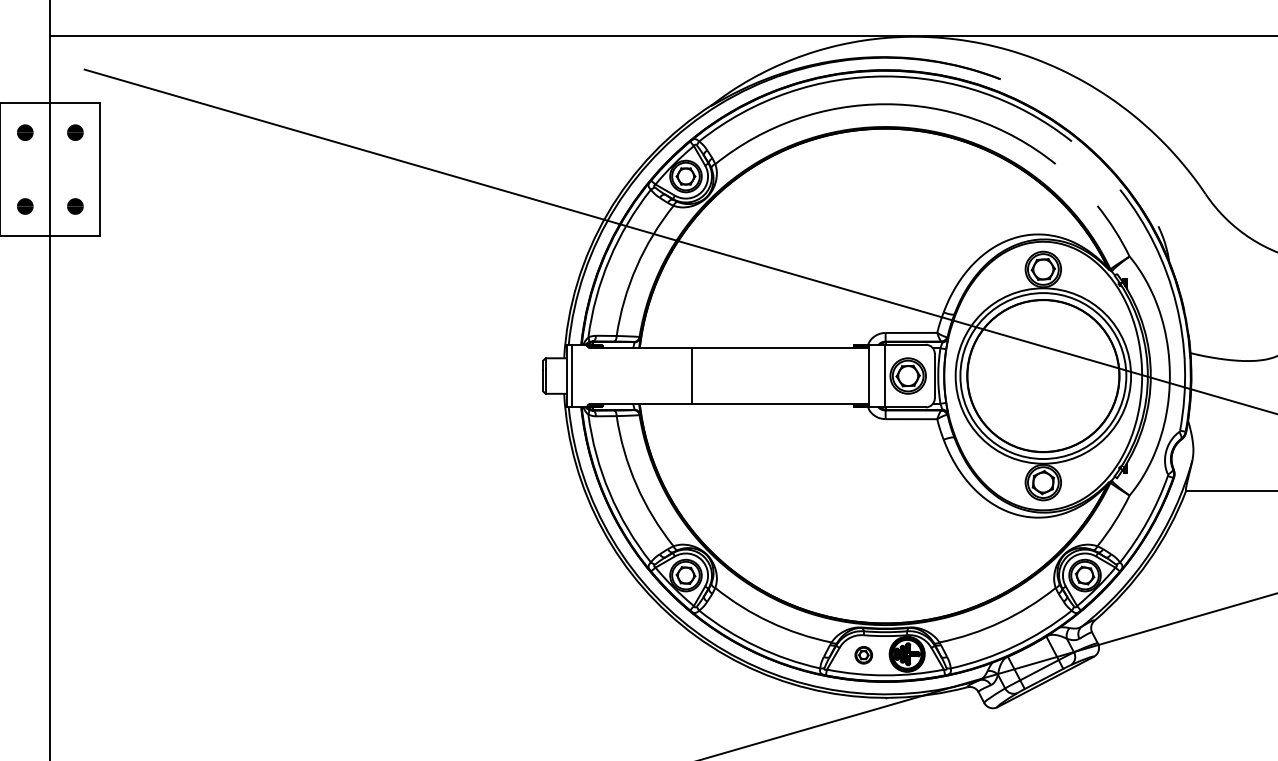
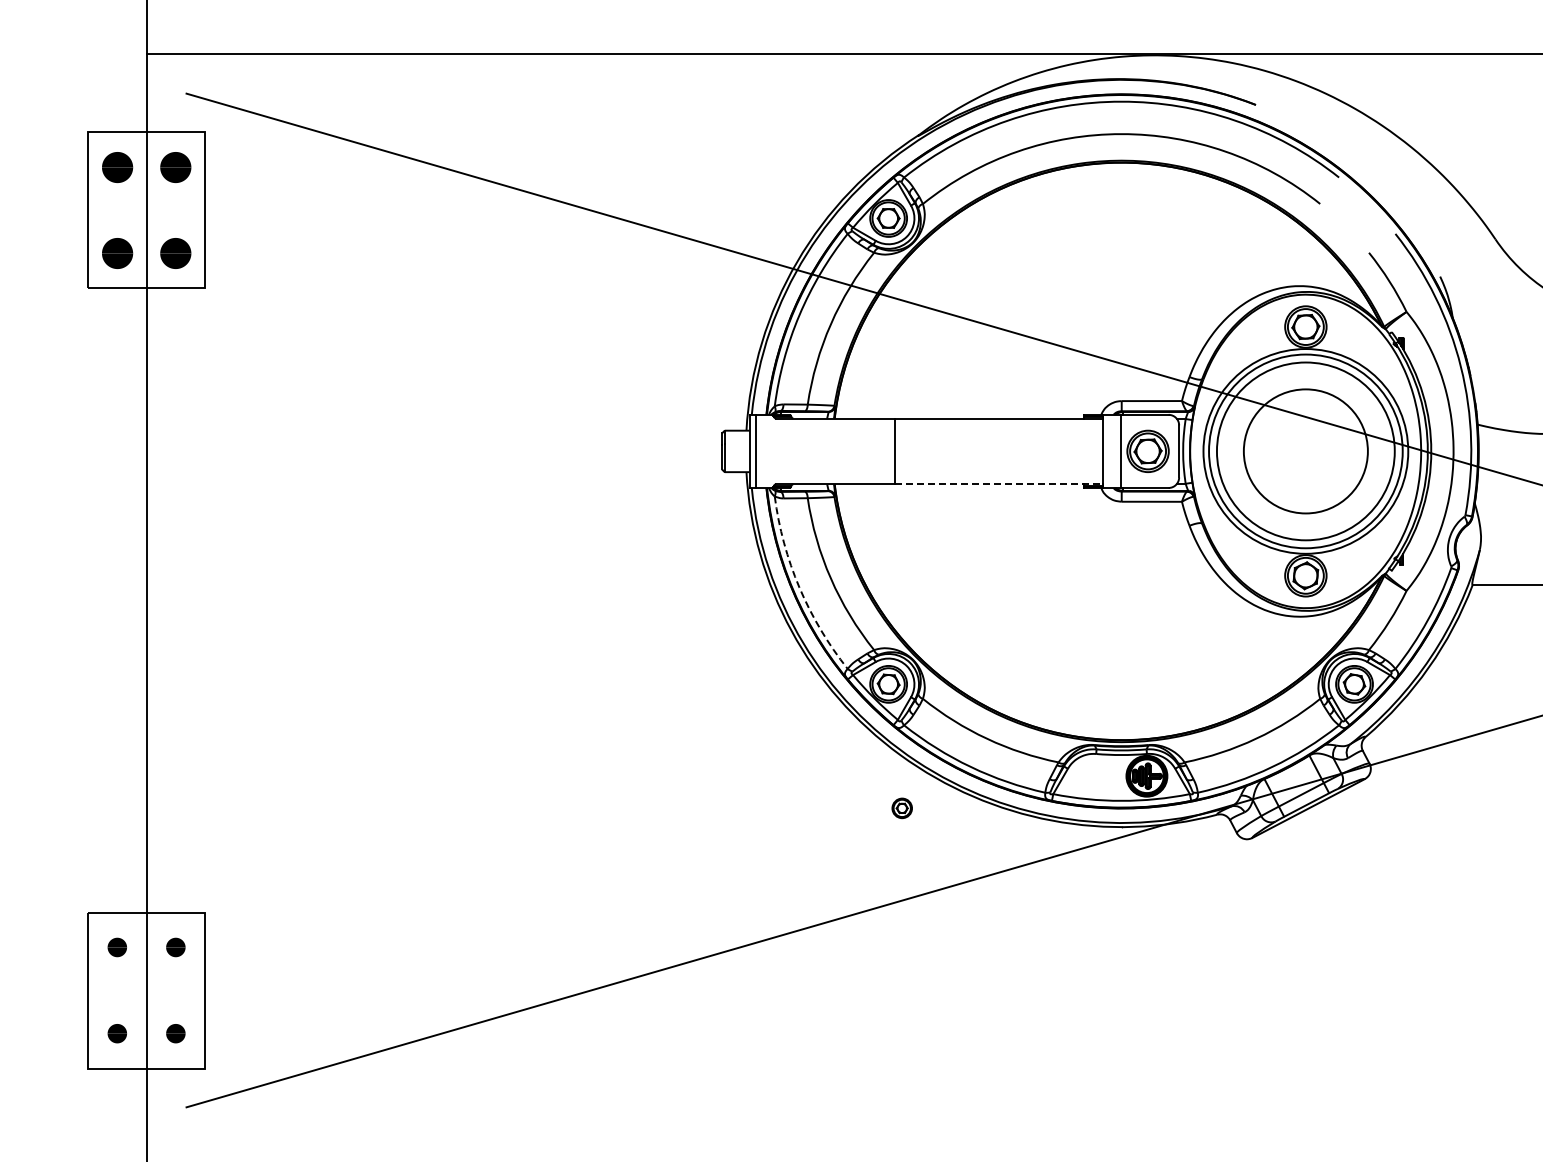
part: (24, 131) -> (116, 166), size x1.6
part: (75, 131) -> (175, 166), size x1.6
part: (24, 206) -> (116, 253), size x1.6
part: (75, 206) -> (175, 253), size x1.6
circle: (1043, 376) -> (1305, 451), size x0.7
line: (780, 404) -> (998, 484), solid -> dashed
arc: (609, 492) -> (799, 587), solid -> dashed
part: (863, 655) -> (901, 808), moved

